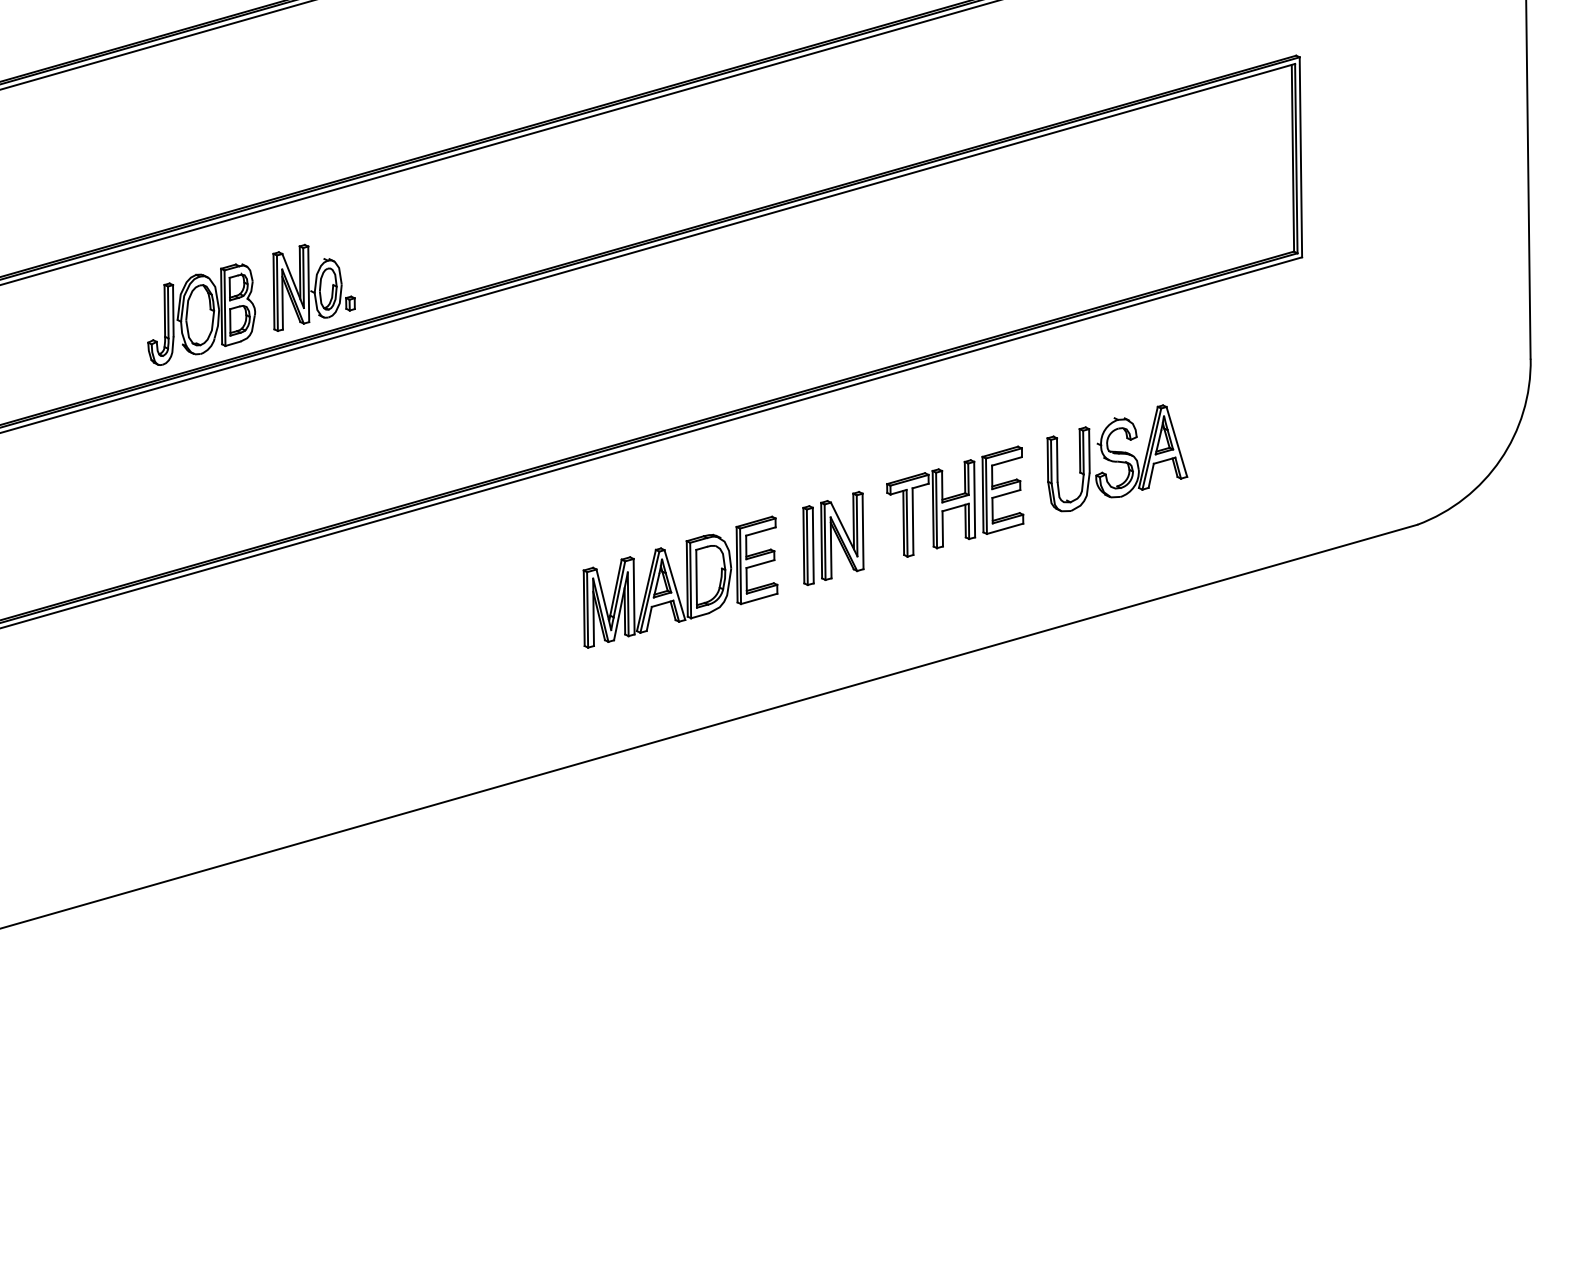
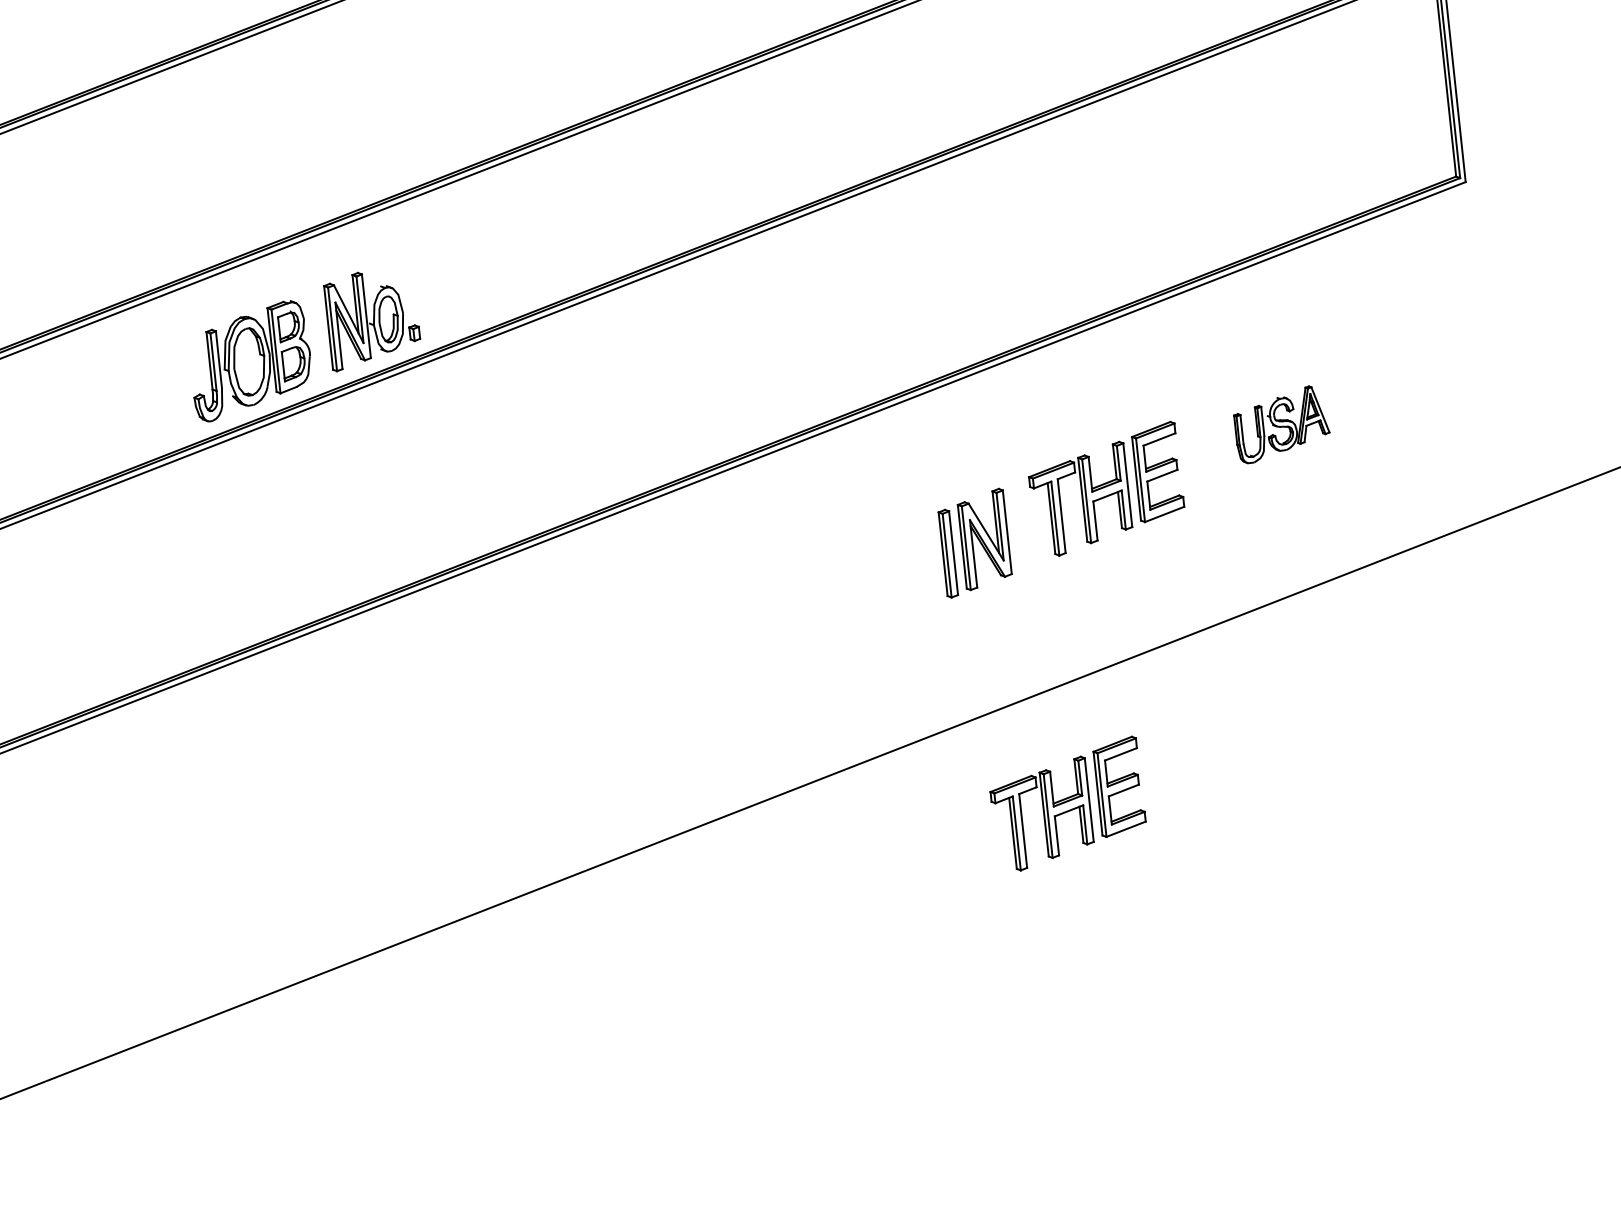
part: (1117, 458) -> (1281, 424), size x0.6
part: (680, 581) -> (810, 606), removed
part: (894, 779) -> (1068, 804), added

